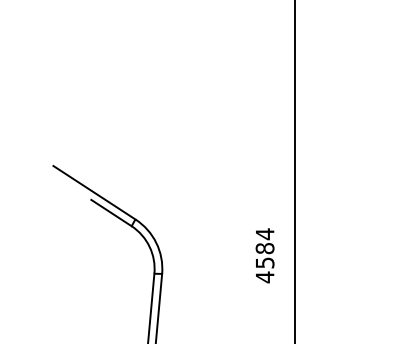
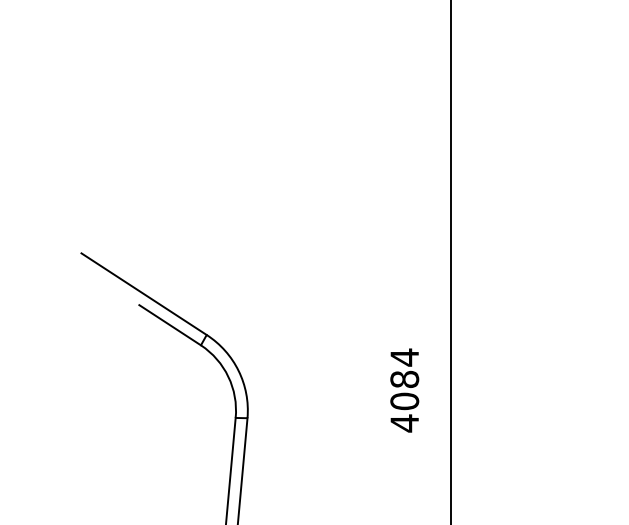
text: (264, 262) -> (403, 400), 4584 -> 4084

